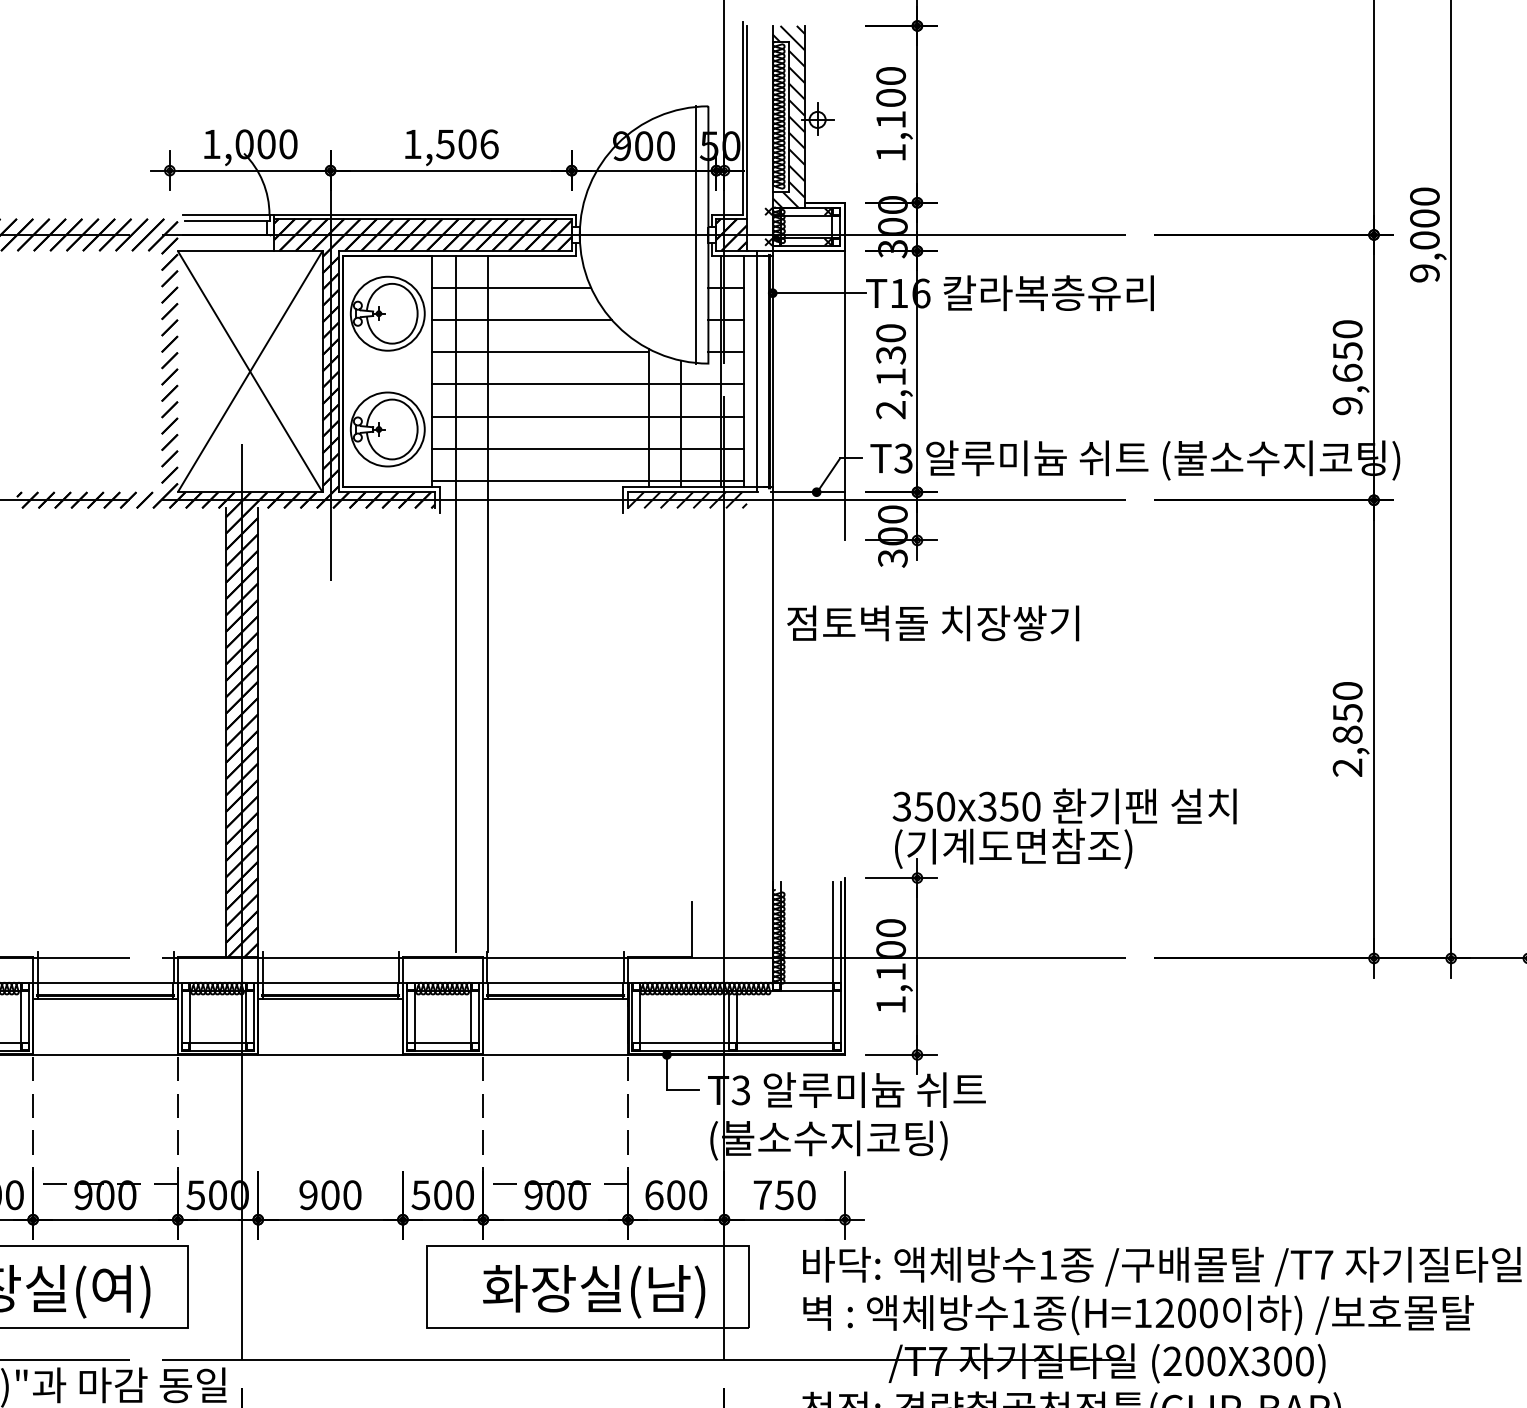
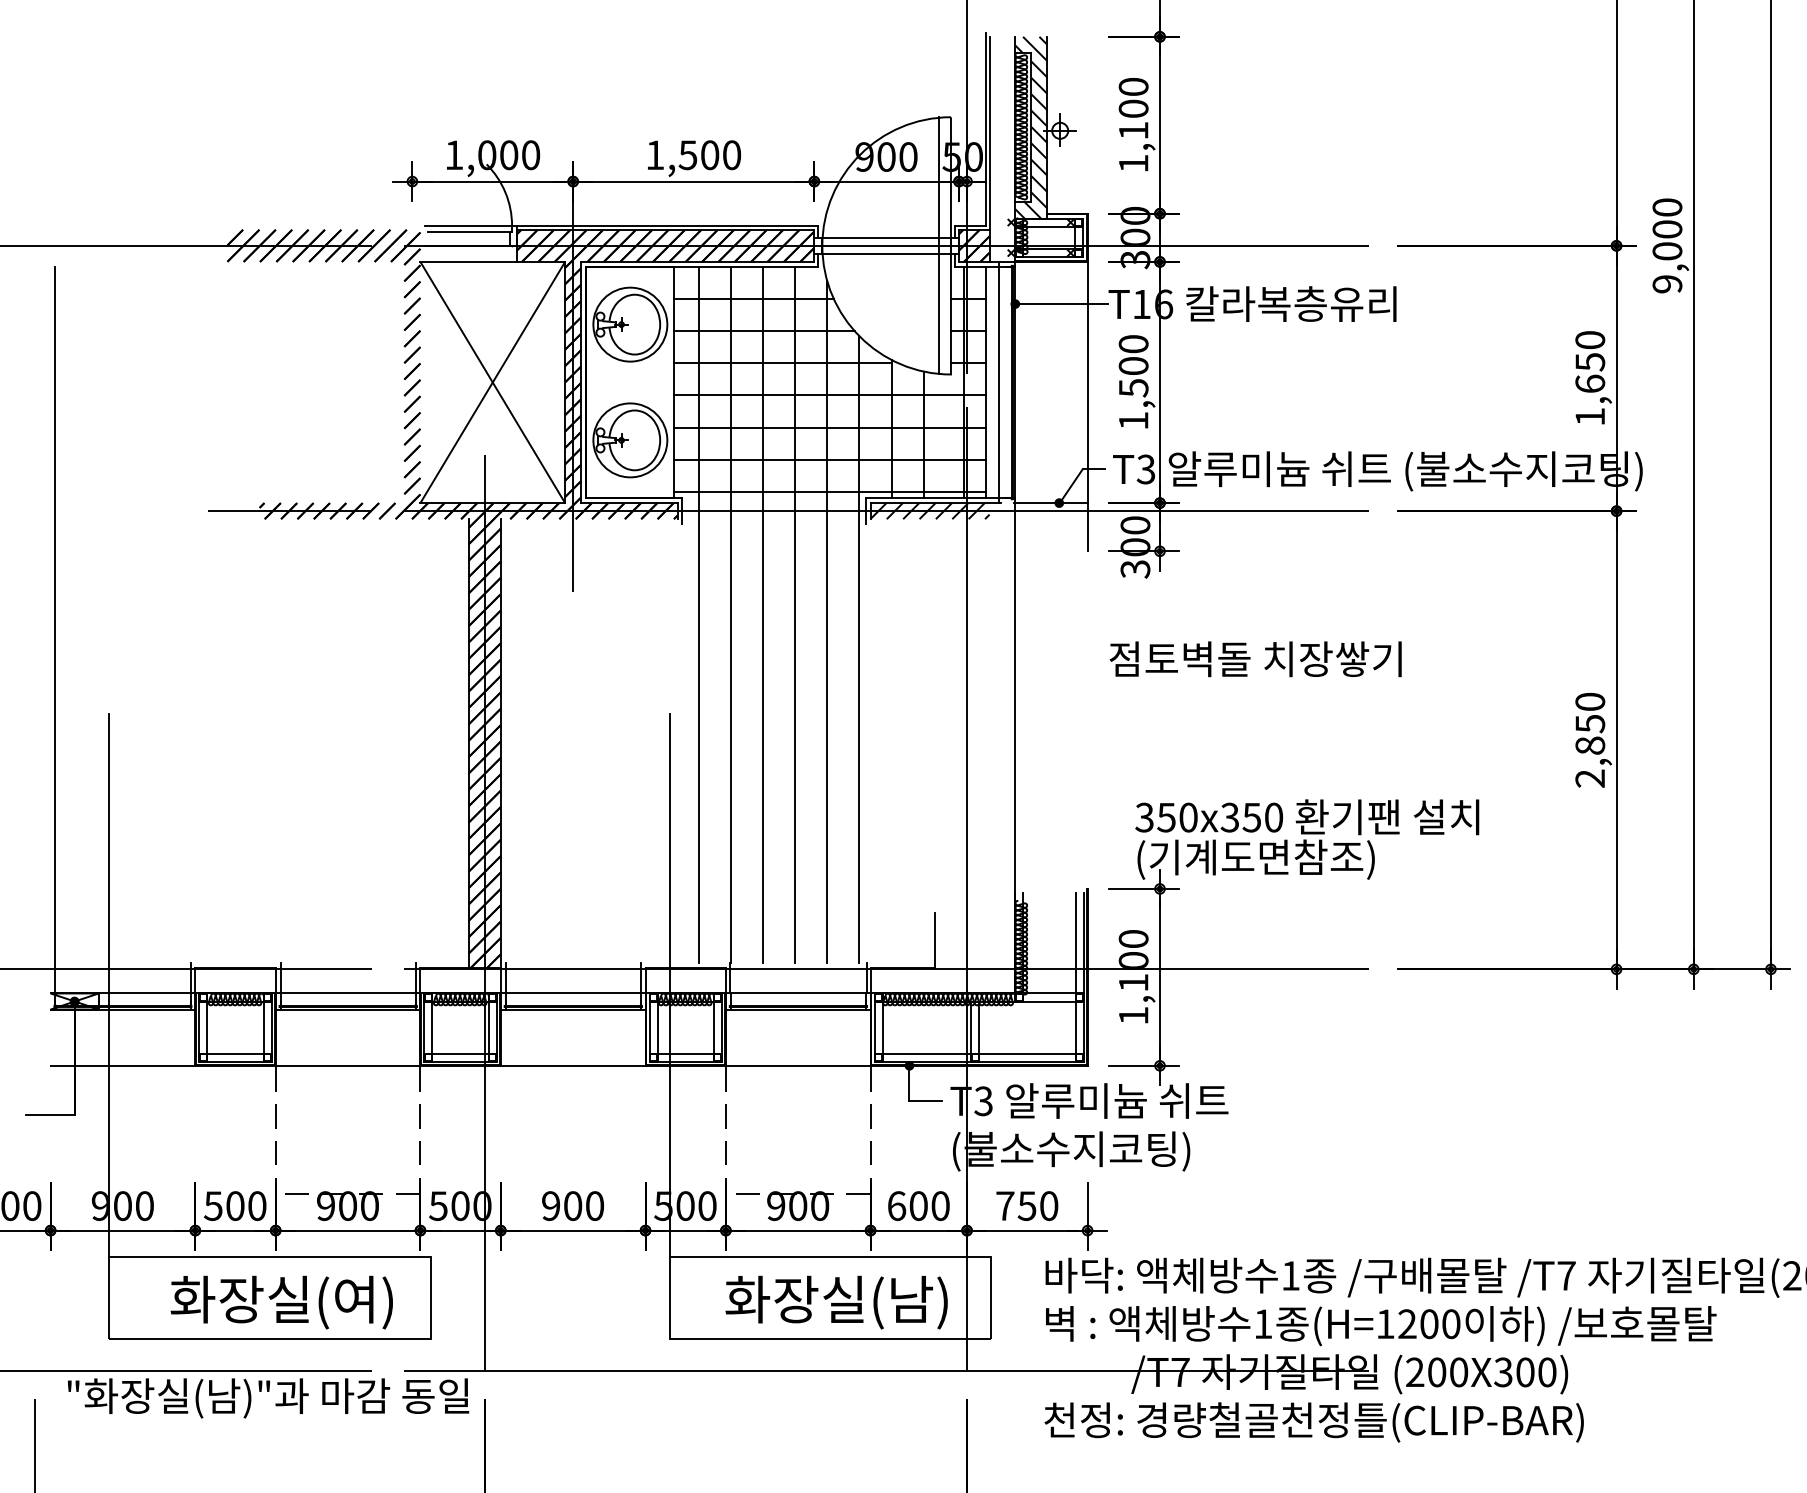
text: (489, 144) -> (732, 155), 1,506 -> 1,500
line: (643, 226) -> (886, 237), added
line: (643, 242) -> (886, 253), added
text: (890, 382) -> (1133, 393), 2,130 -> 1,500
text: (1347, 405) -> (1590, 416), 9,650 -> 1,650
line: (519, 603) -> (762, 614), added
line: (552, 603) -> (795, 614), added
line: (584, 610) -> (827, 621), added
text: (932, 623) -> (1255, 659), moved
line: (616, 638) -> (859, 649), added
line: (426, 974) -> (669, 985), added

